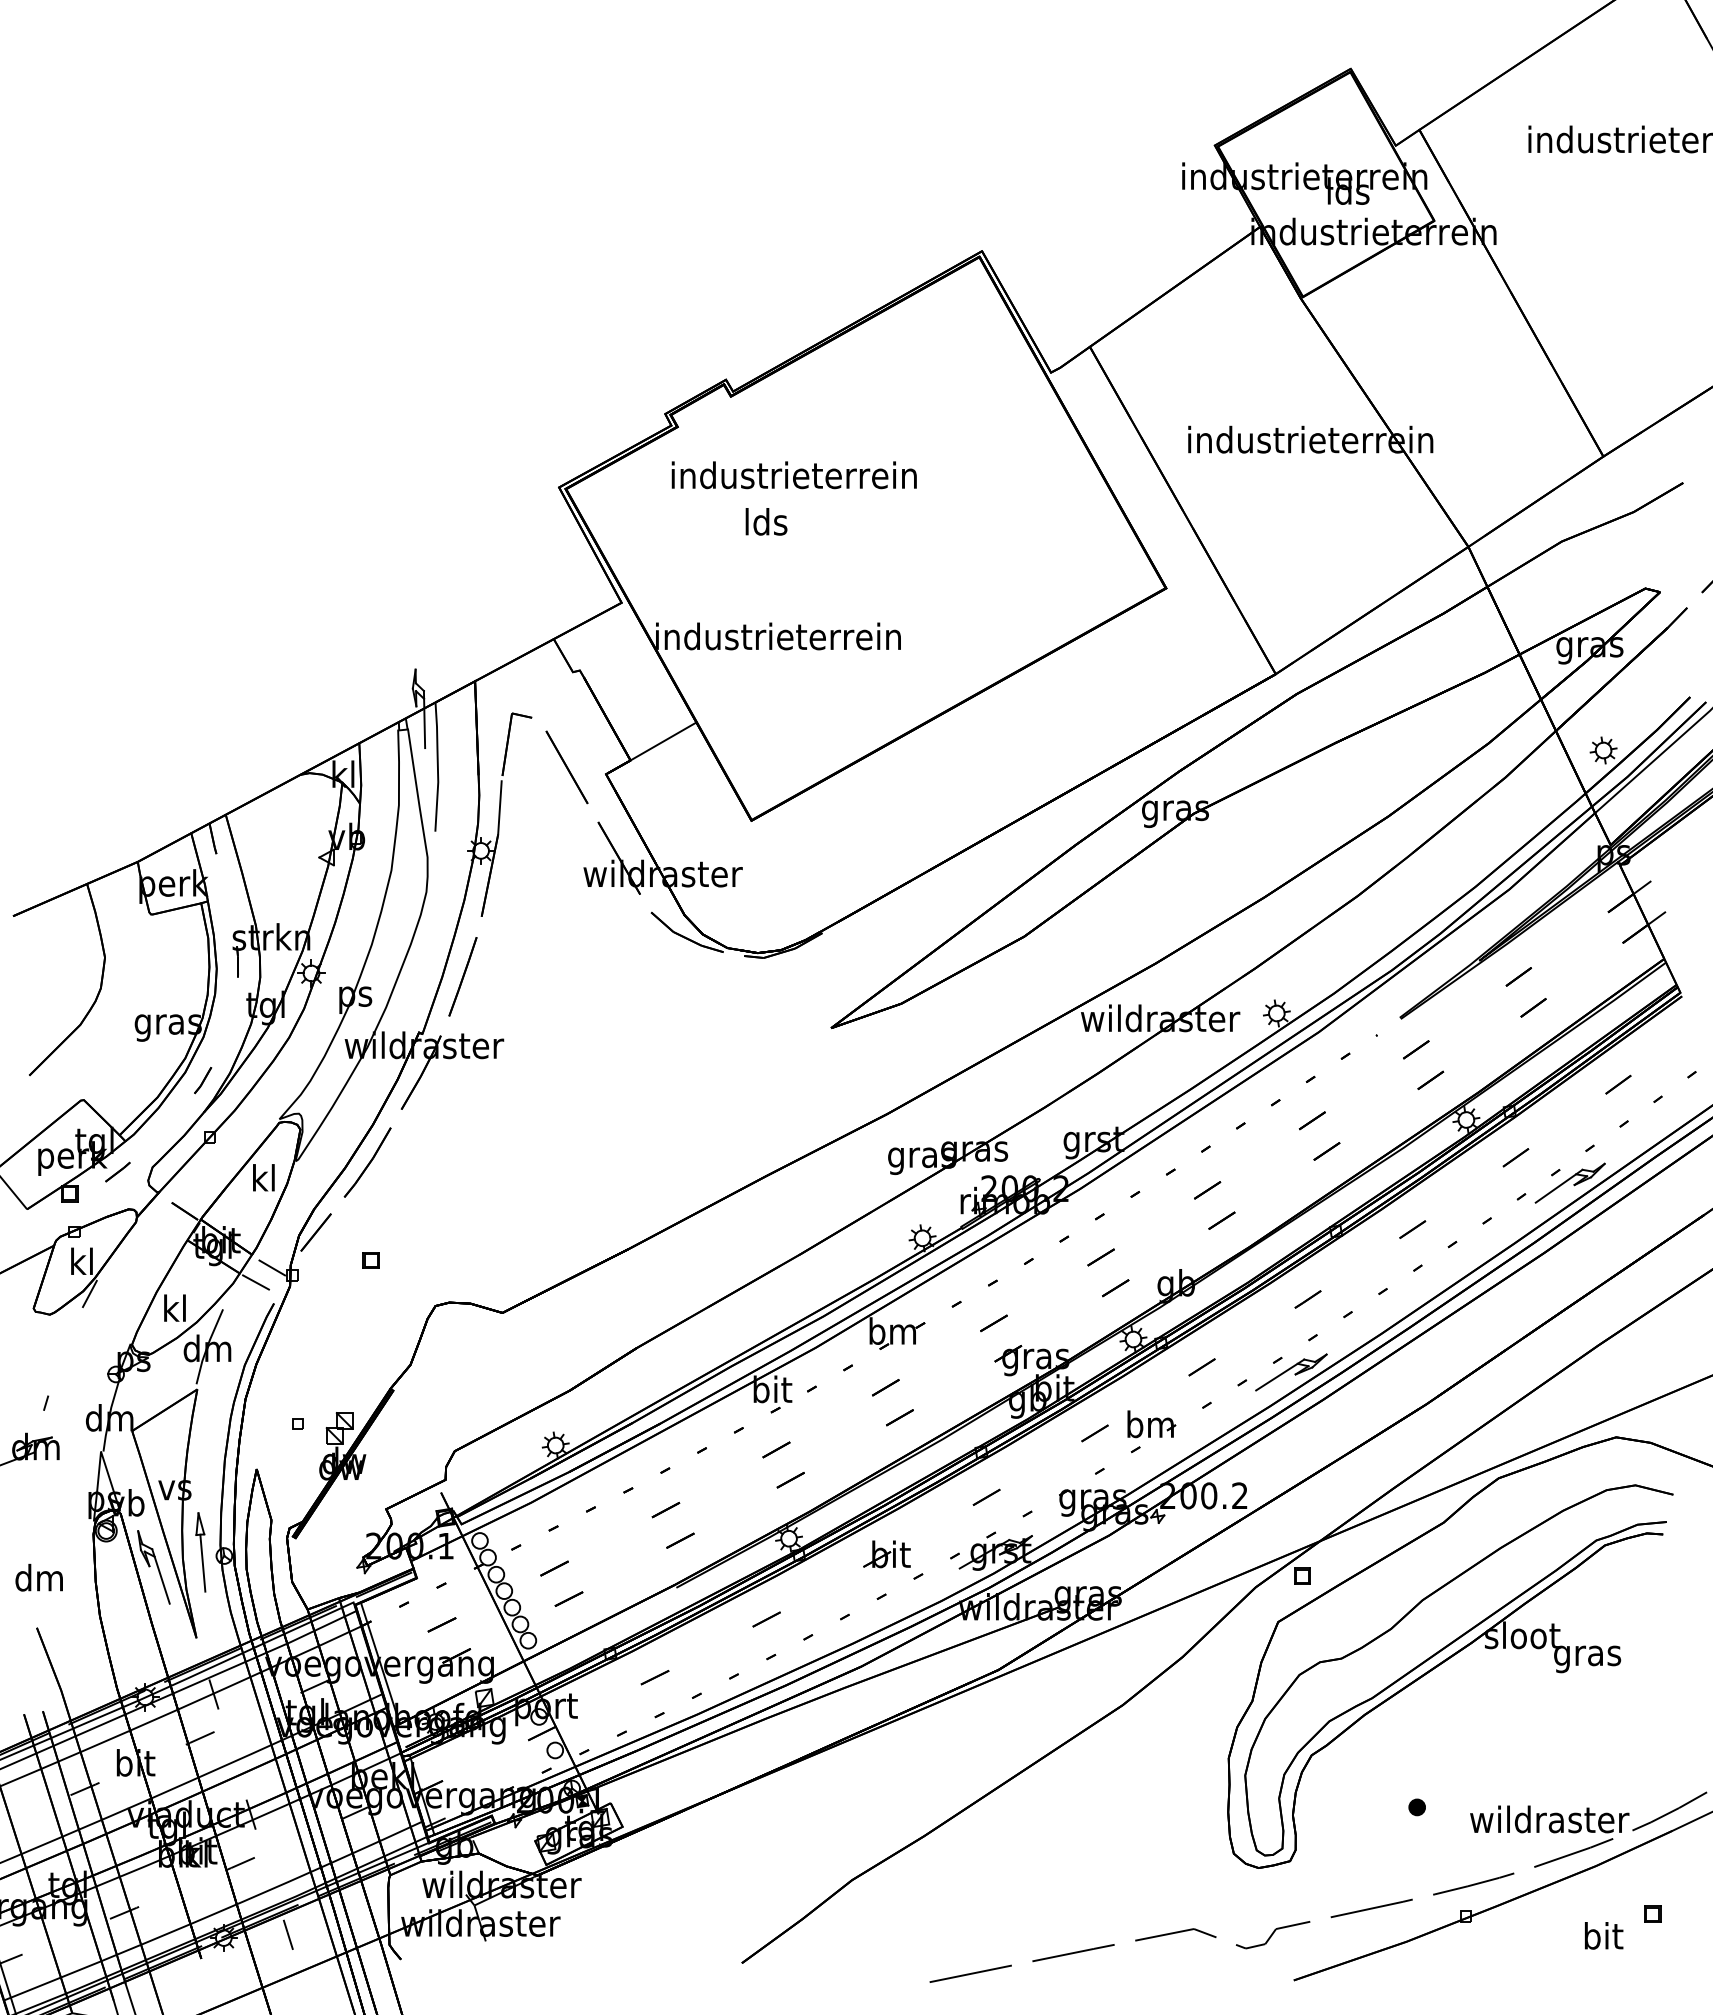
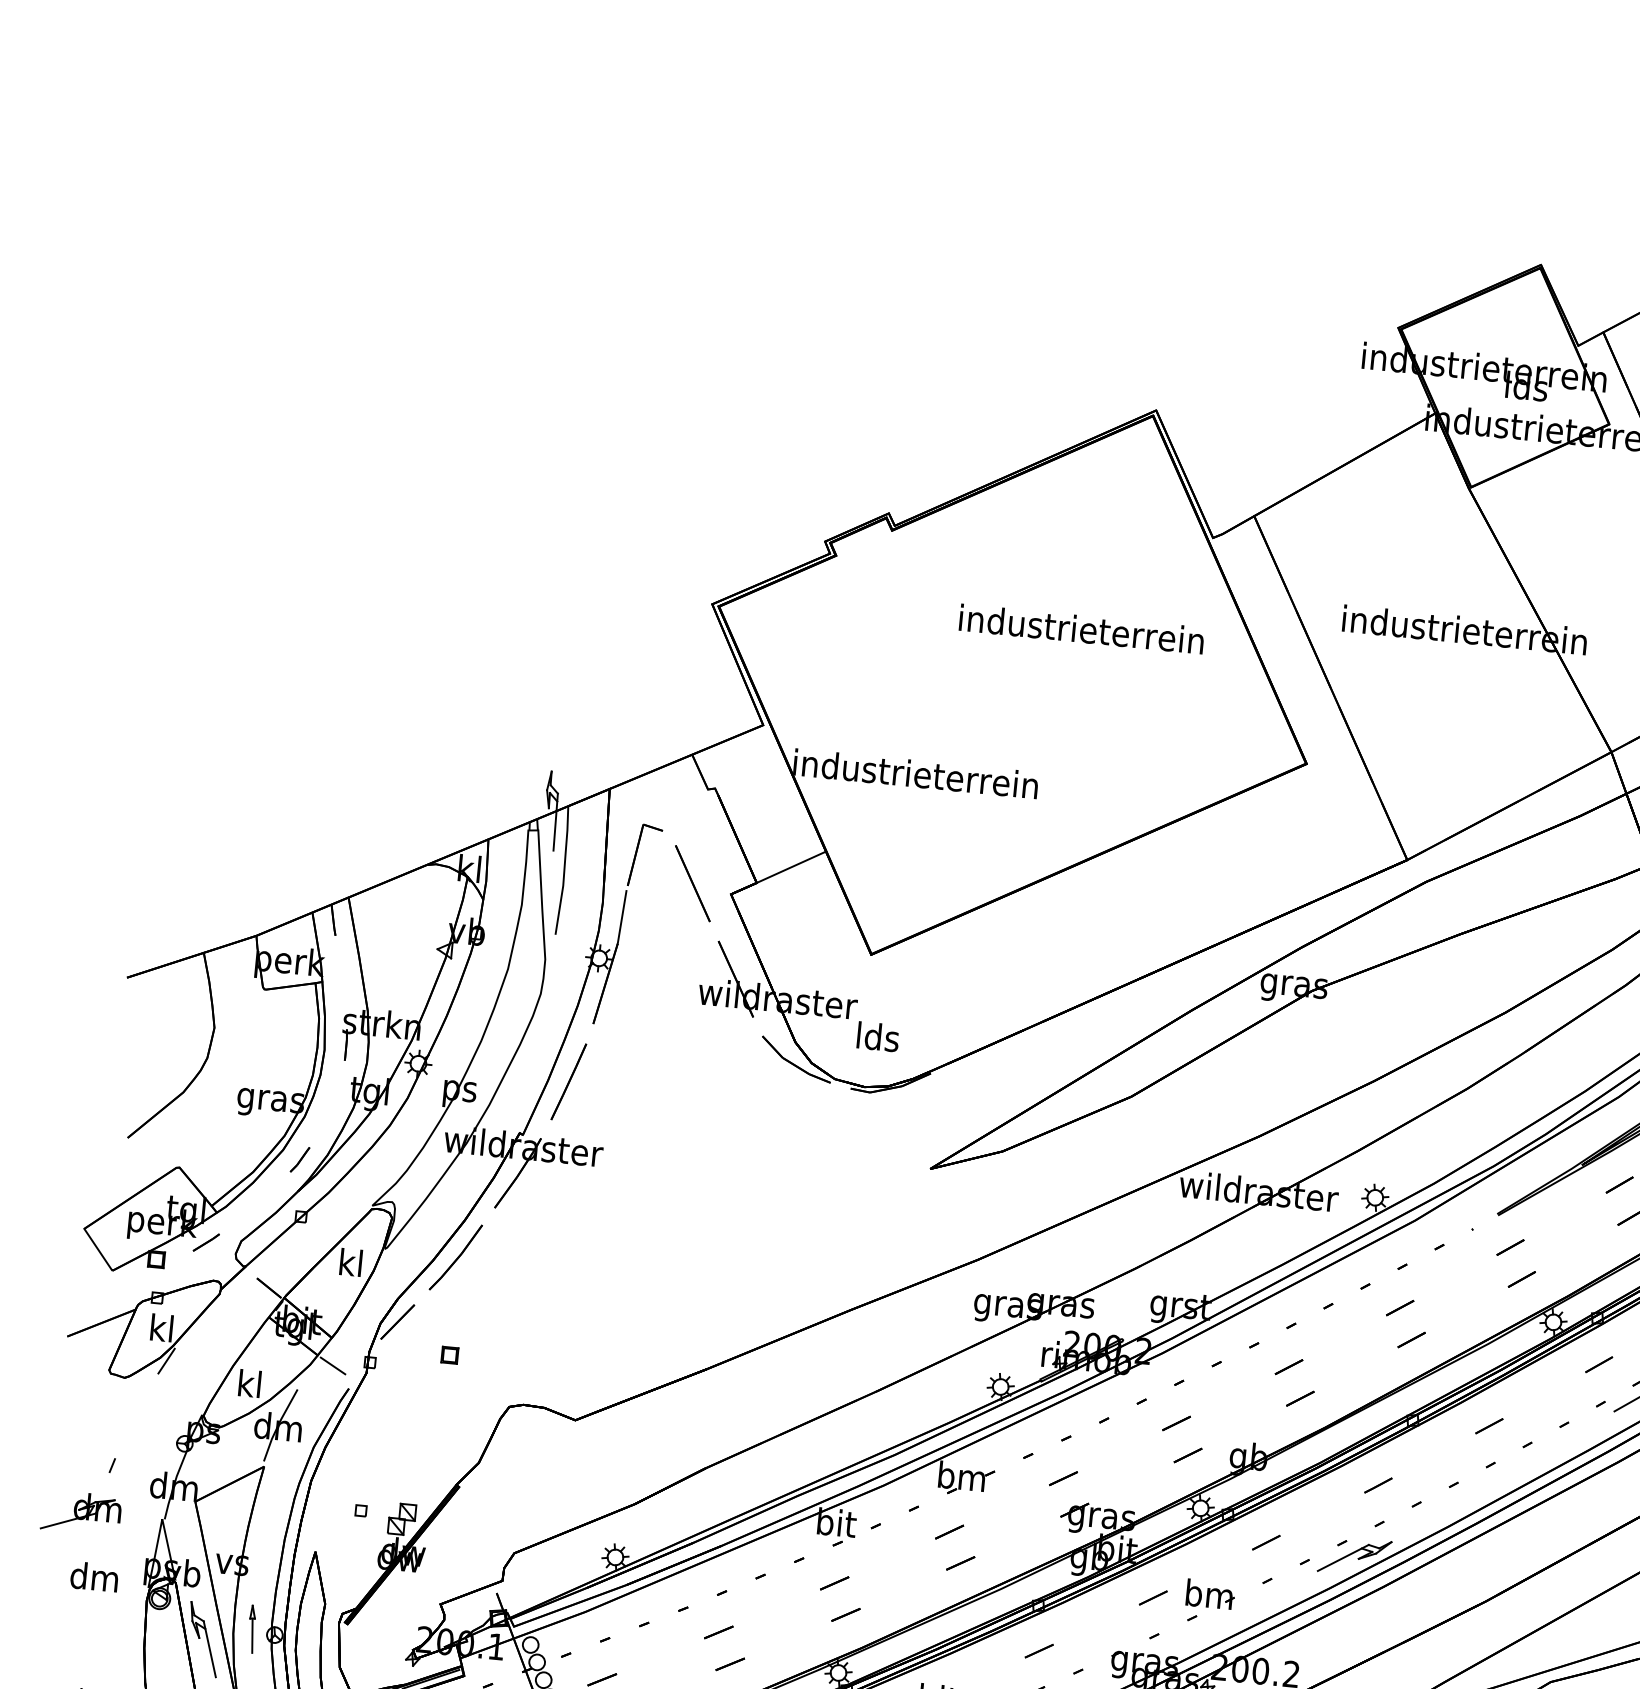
text: (793, 475) -> (1080, 629), moved
text: (766, 521) -> (878, 1036), moved
line: (269, 1265) -> (348, 1350), removed
part: (200, 1552) -> (251, 1629), size x0.6
text: (38, 1577) -> (93, 1576), moved

